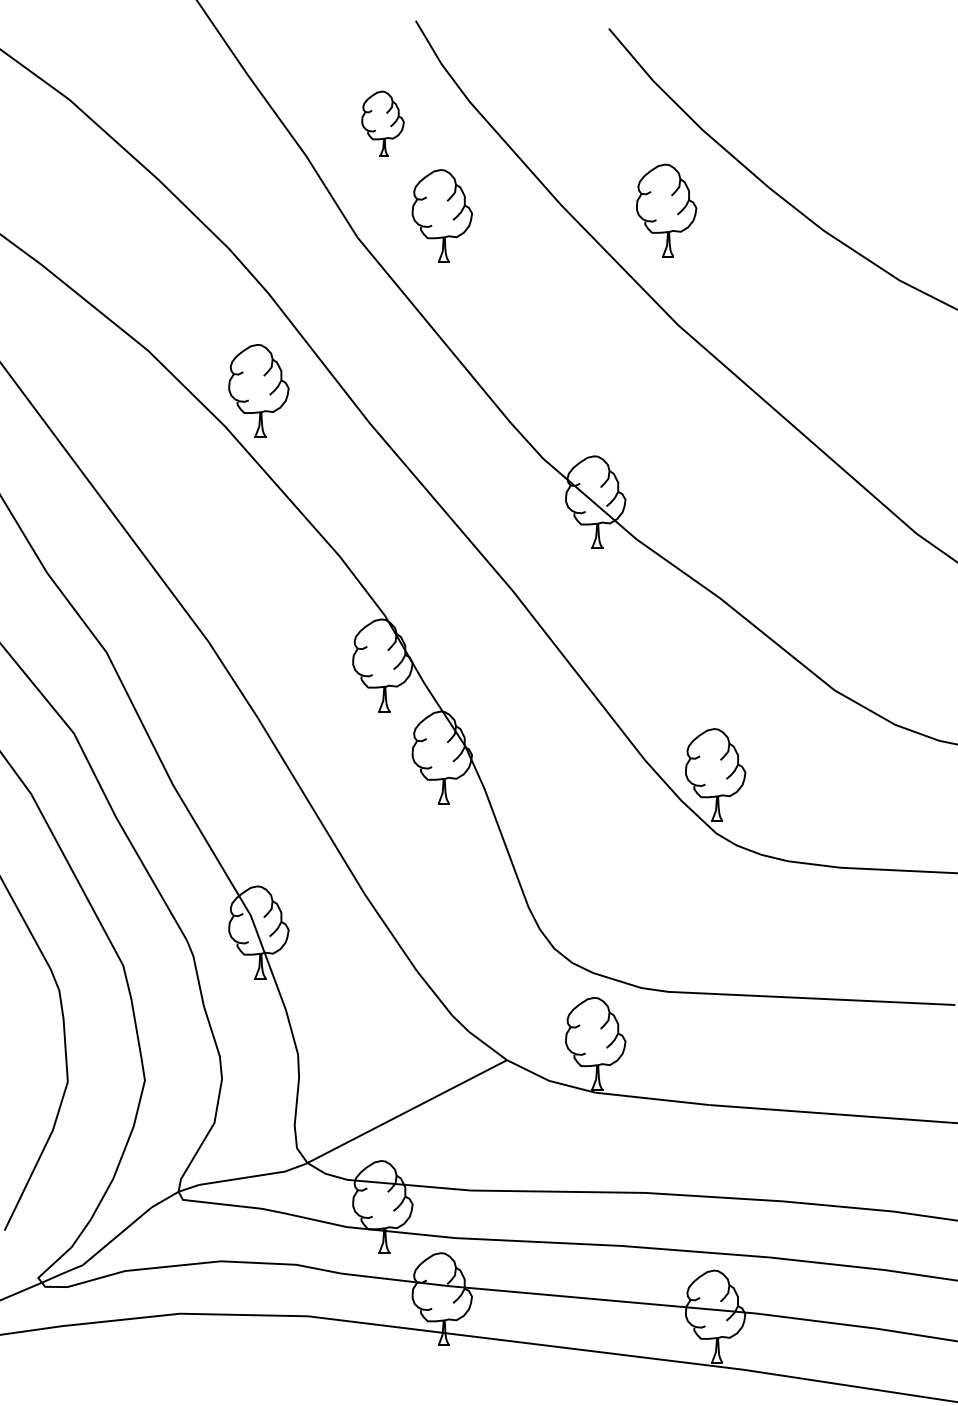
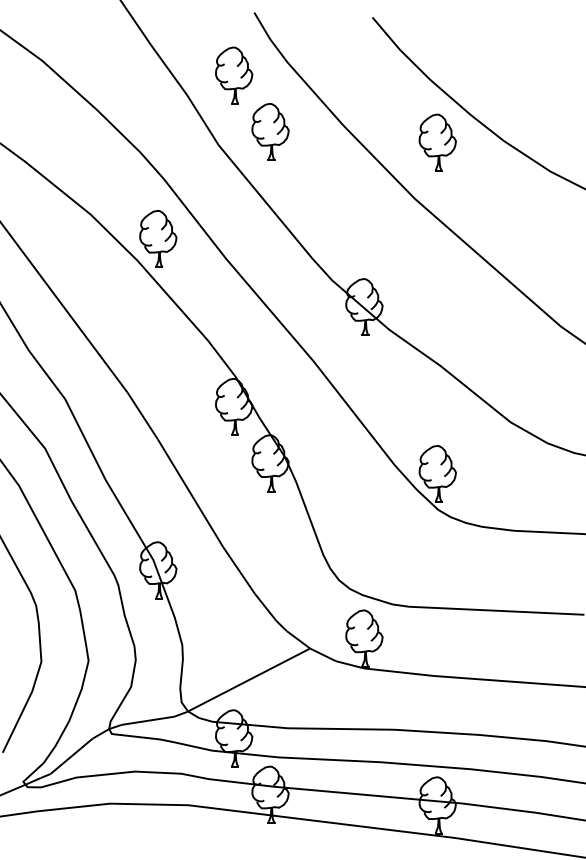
part: (383, 123) -> (234, 75), size x1.43
part: (666, 210) -> (437, 142), moved

